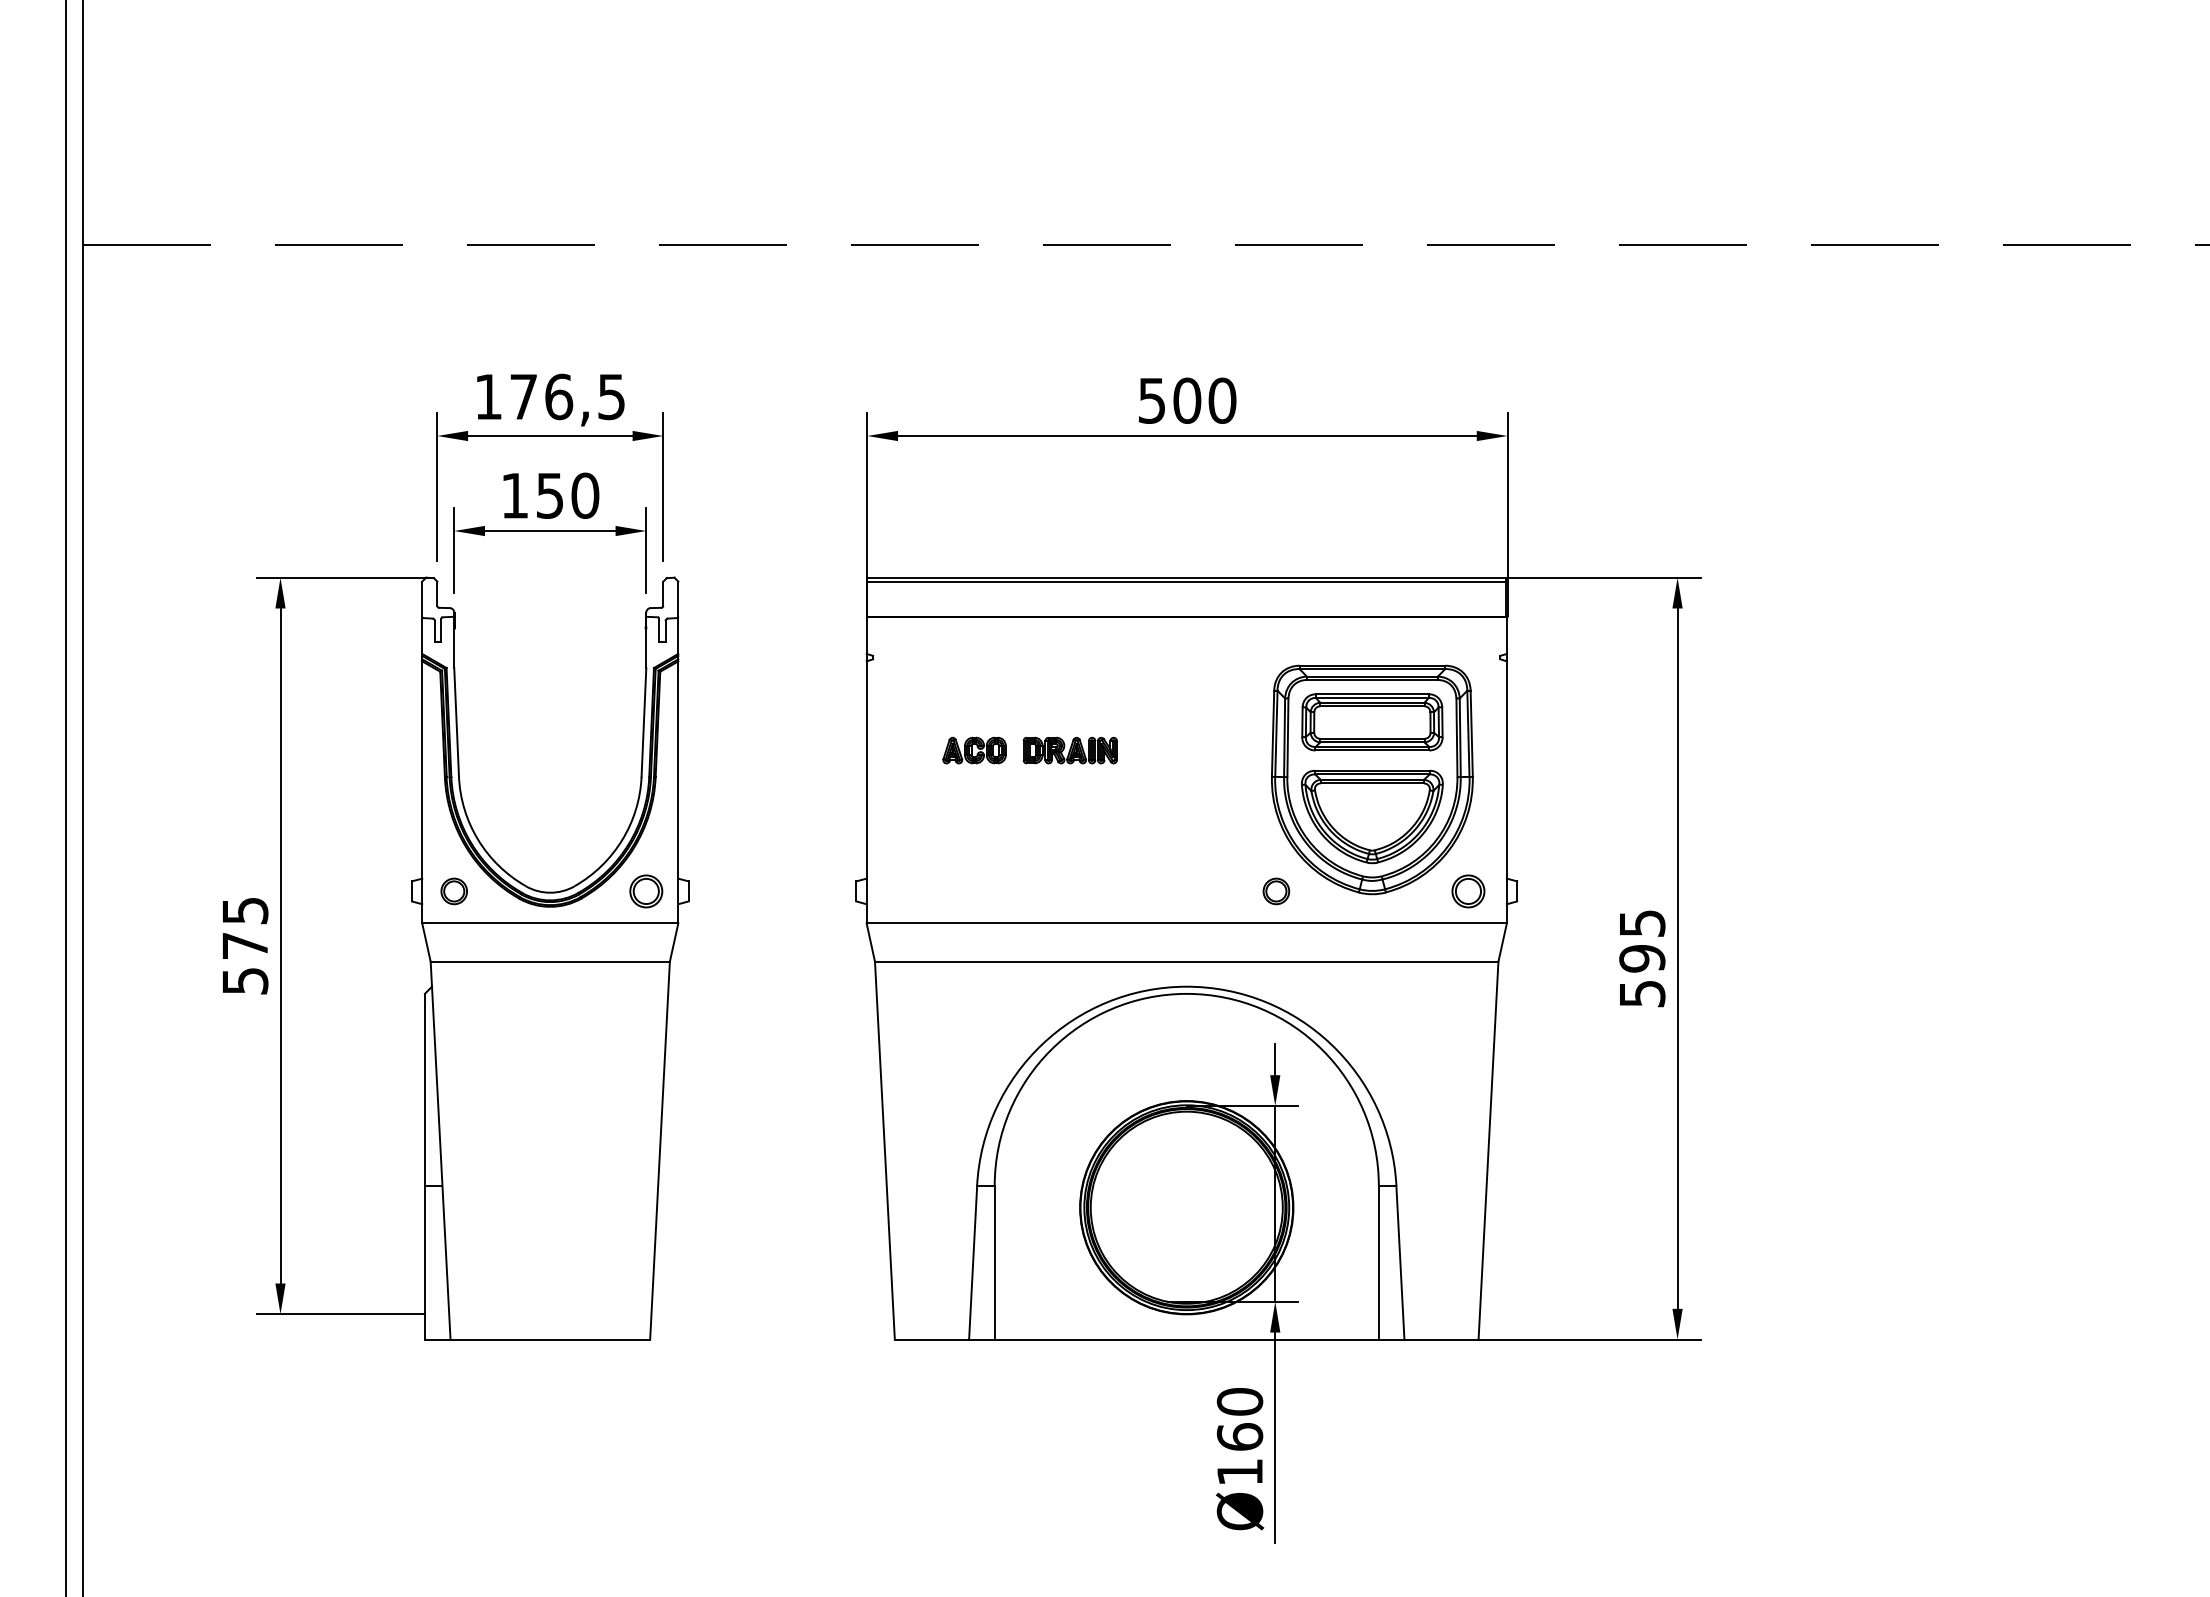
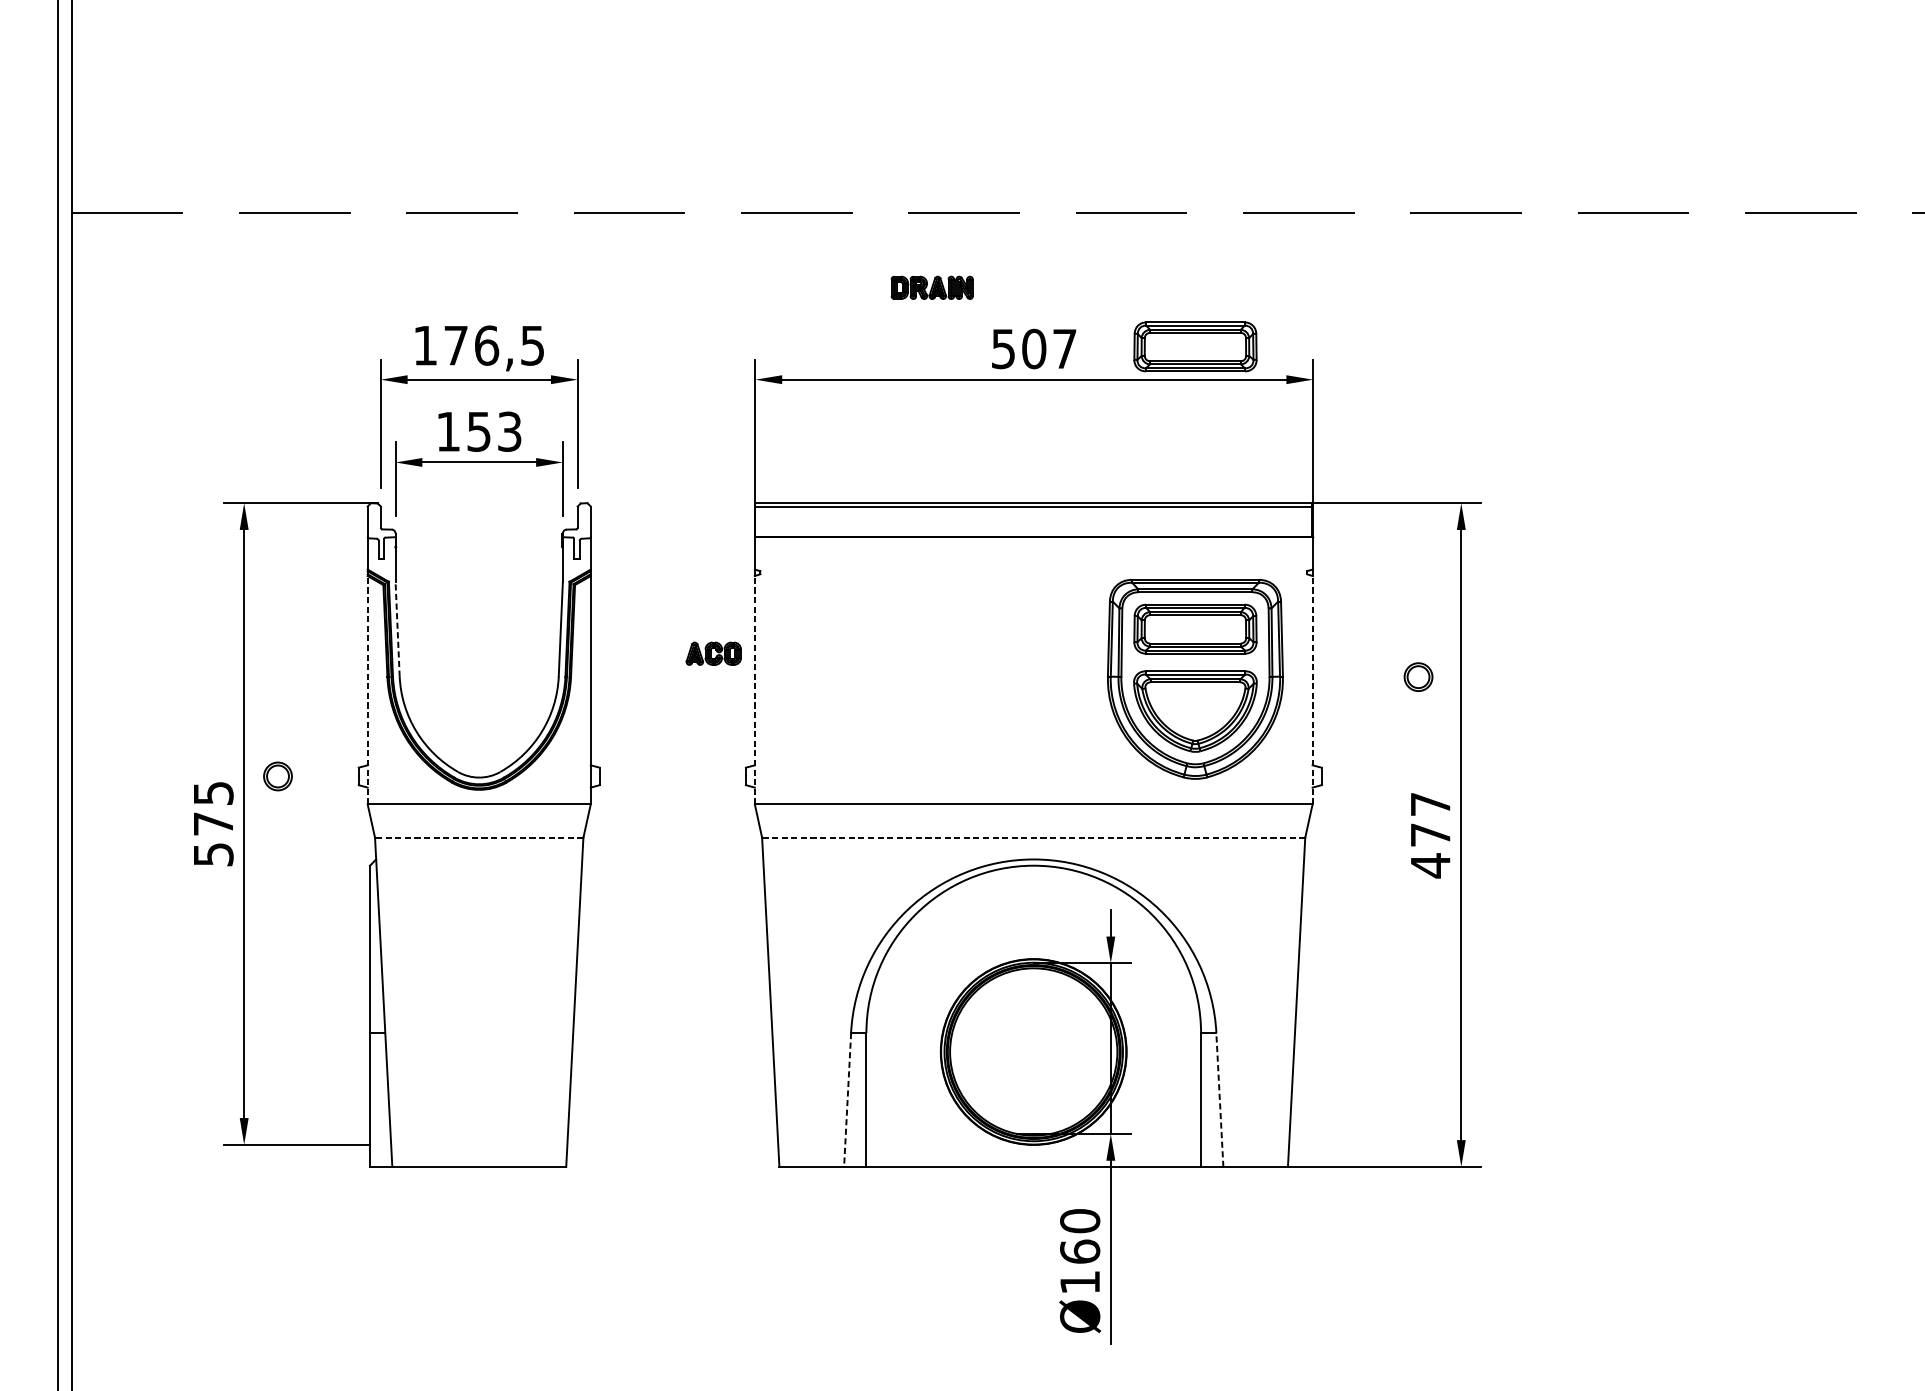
part: (1372, 398) -> (1195, 347), added
text: (1222, 400) -> (1064, 348), 500 -> 507
text: (585, 495) -> (509, 431), 150 -> 153
line: (456, 721) -> (397, 628), solid -> dashed
part: (974, 750) -> (713, 653), moved
part: (1069, 750) -> (931, 287), moved
line: (422, 791) -> (367, 689), solid -> dashed
line: (866, 791) -> (754, 689), solid -> dashed
line: (1506, 791) -> (1312, 689), solid -> dashed
part: (453, 891) -> (394, 776), removed
part: (646, 891) -> (278, 776), moved
part: (1276, 891) -> (1111, 776), removed
part: (1468, 891) -> (1418, 677), moved
text: (1642, 959) -> (1430, 835), 595 -> 477
line: (550, 961) -> (479, 837), solid -> dashed
line: (1186, 961) -> (1033, 837), solid -> dashed
line: (973, 1262) -> (847, 1099), solid -> dashed
line: (1400, 1262) -> (1219, 1099), solid -> dashed

